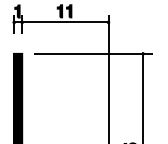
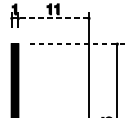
line: (64, 22) -> (53, 18), solid -> dashed
line: (93, 53) -> (76, 43), solid -> dashed

